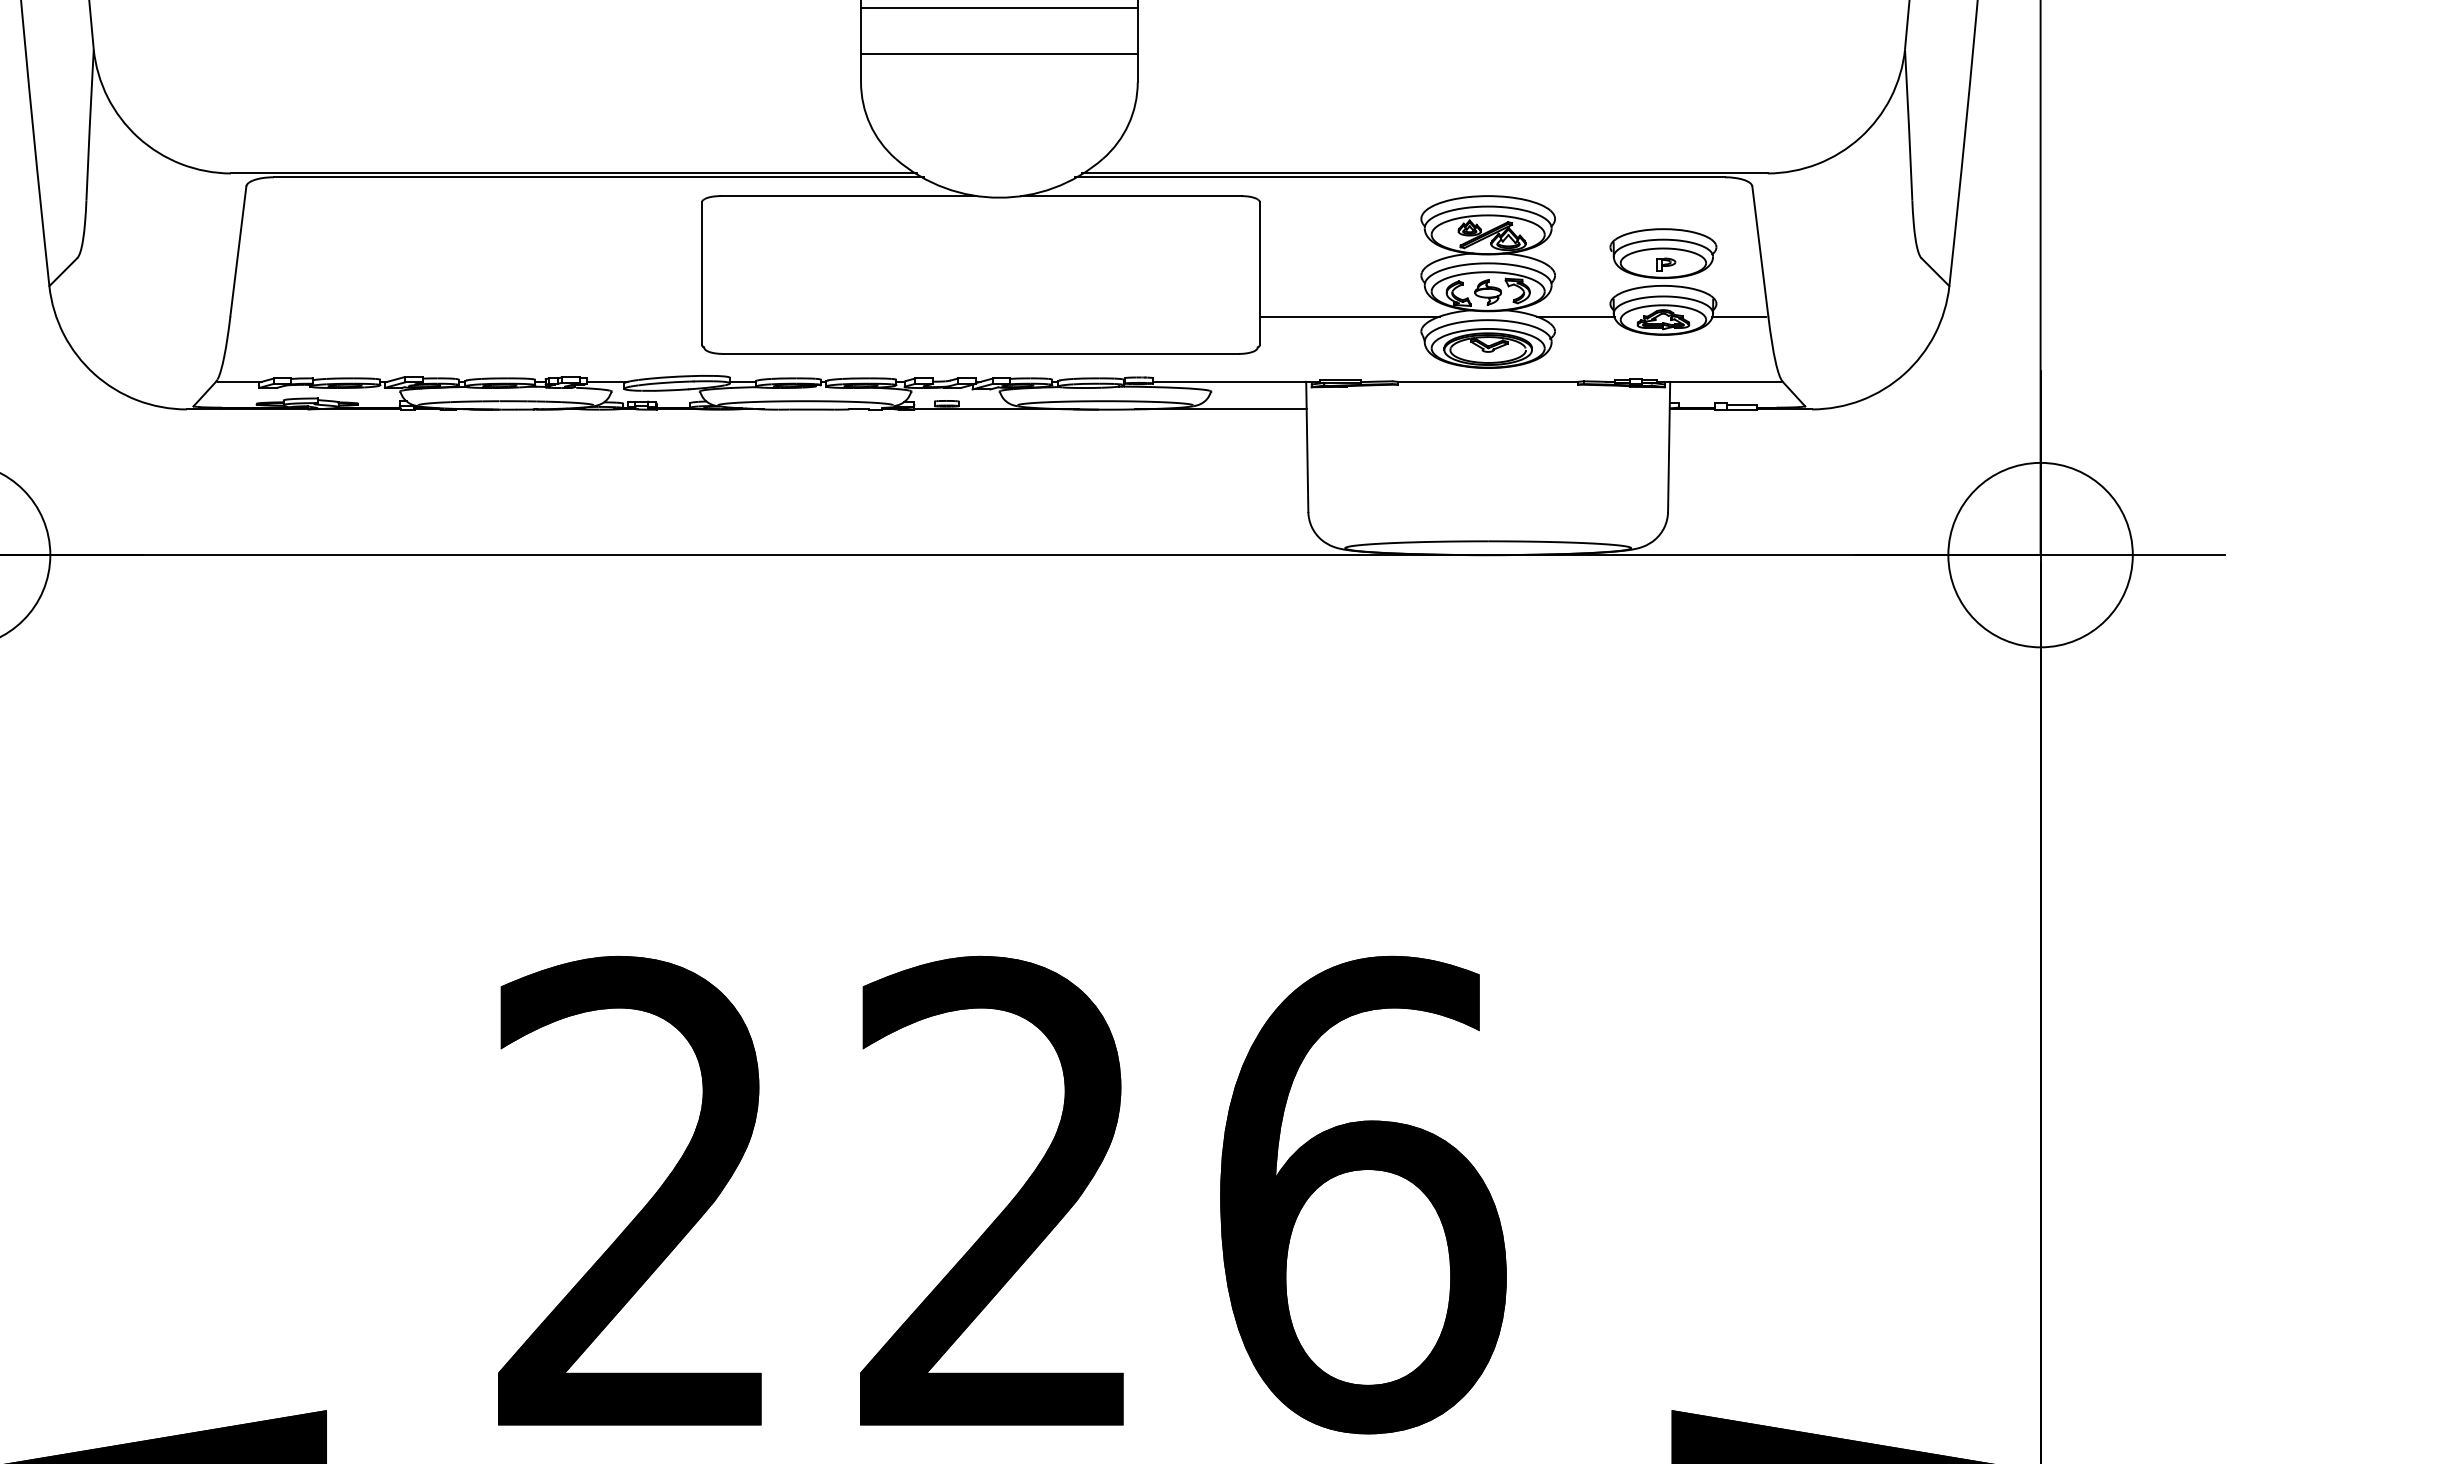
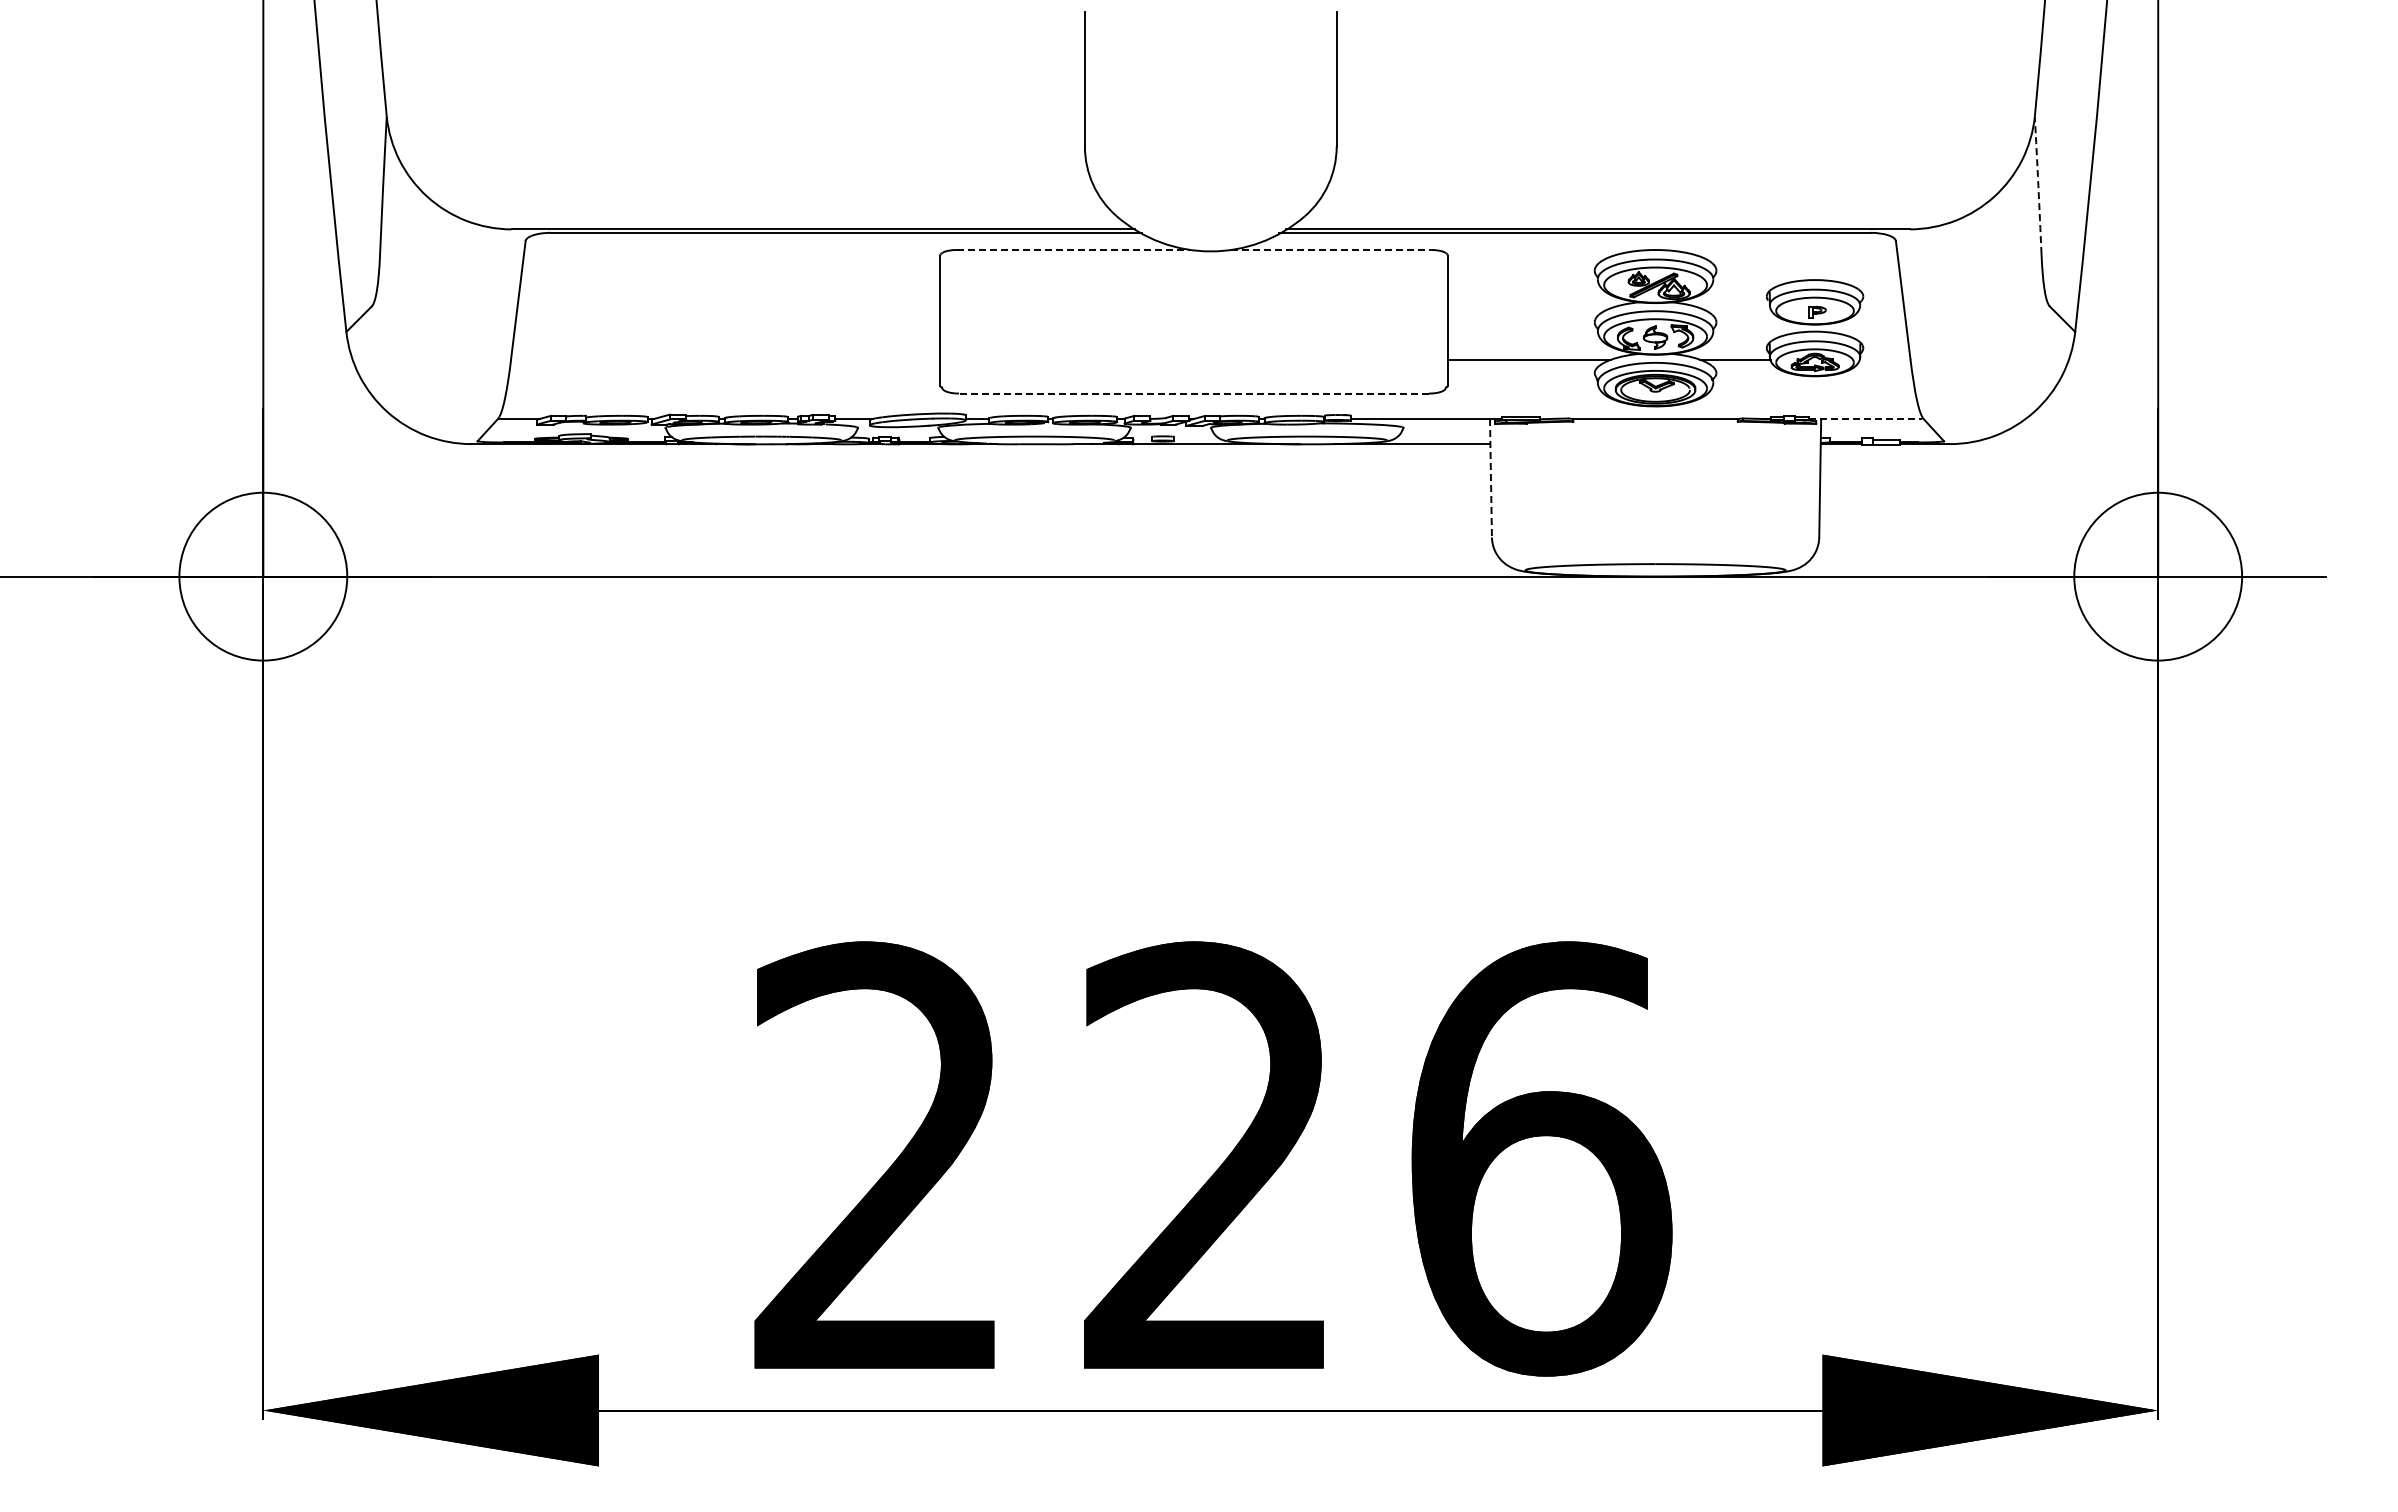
line: (999, 8) -> (1210, 79), removed
line: (999, 54) -> (1210, 121), removed
arc: (1909, 125) -> (2038, 185), solid -> dashed
line: (848, 195) -> (1073, 249), solid -> dashed
line: (1132, 195) -> (1331, 249), solid -> dashed
line: (1738, 316) -> (1883, 359), removed
line: (981, 353) -> (1194, 393), solid -> dashed
line: (1718, 382) -> (1865, 419), solid -> dashed
line: (1306, 447) -> (1490, 478), solid -> dashed

